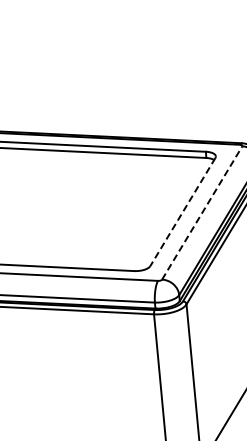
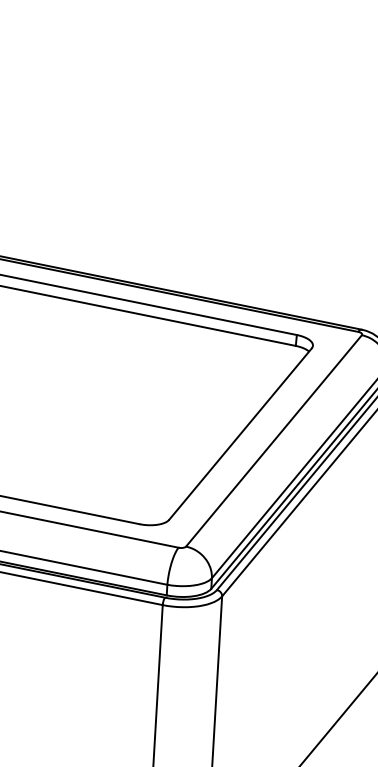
line: (182, 212) -> (239, 434), dashed -> solid
line: (202, 213) -> (274, 441), dashed -> solid

